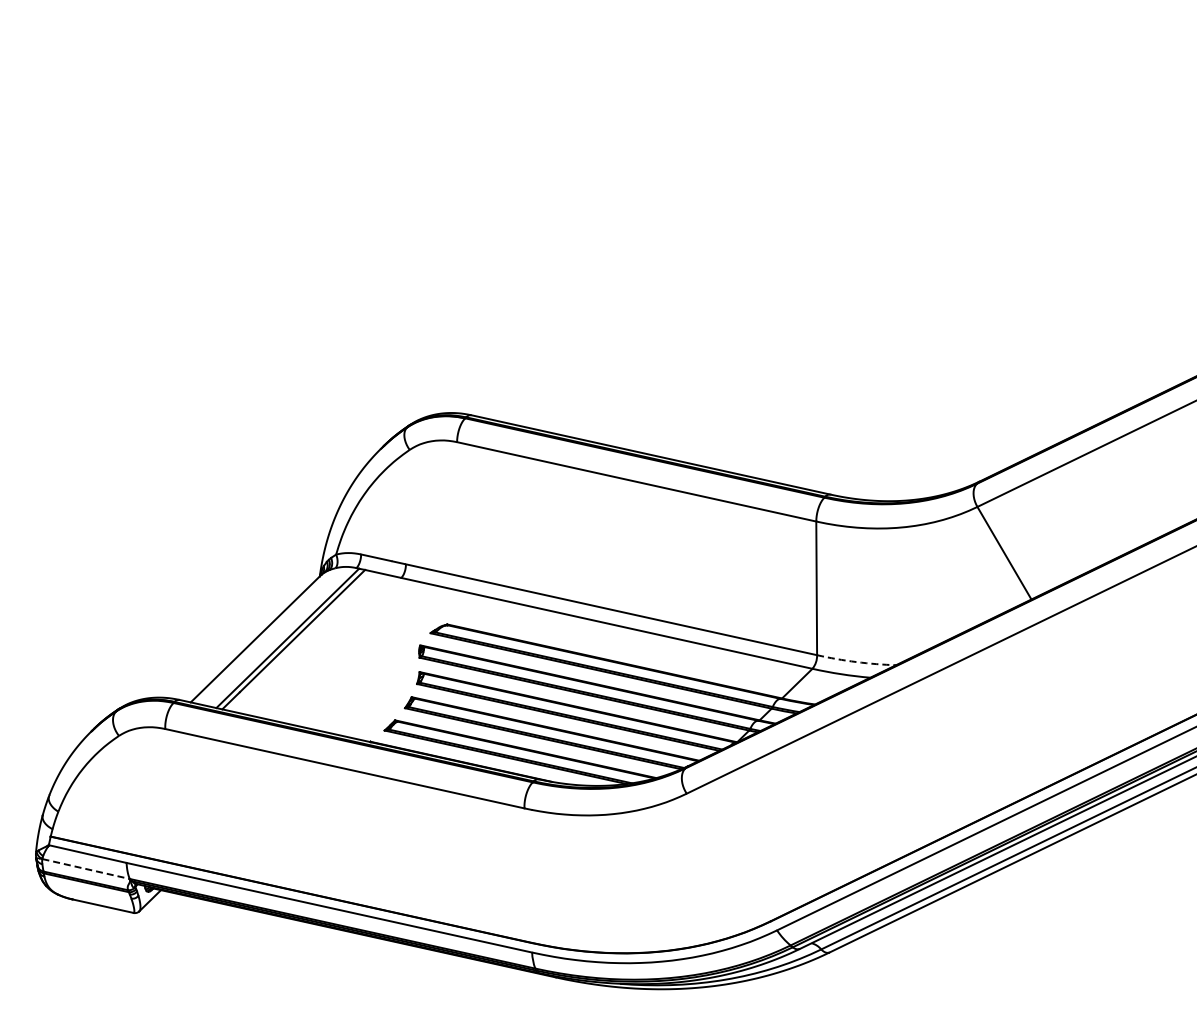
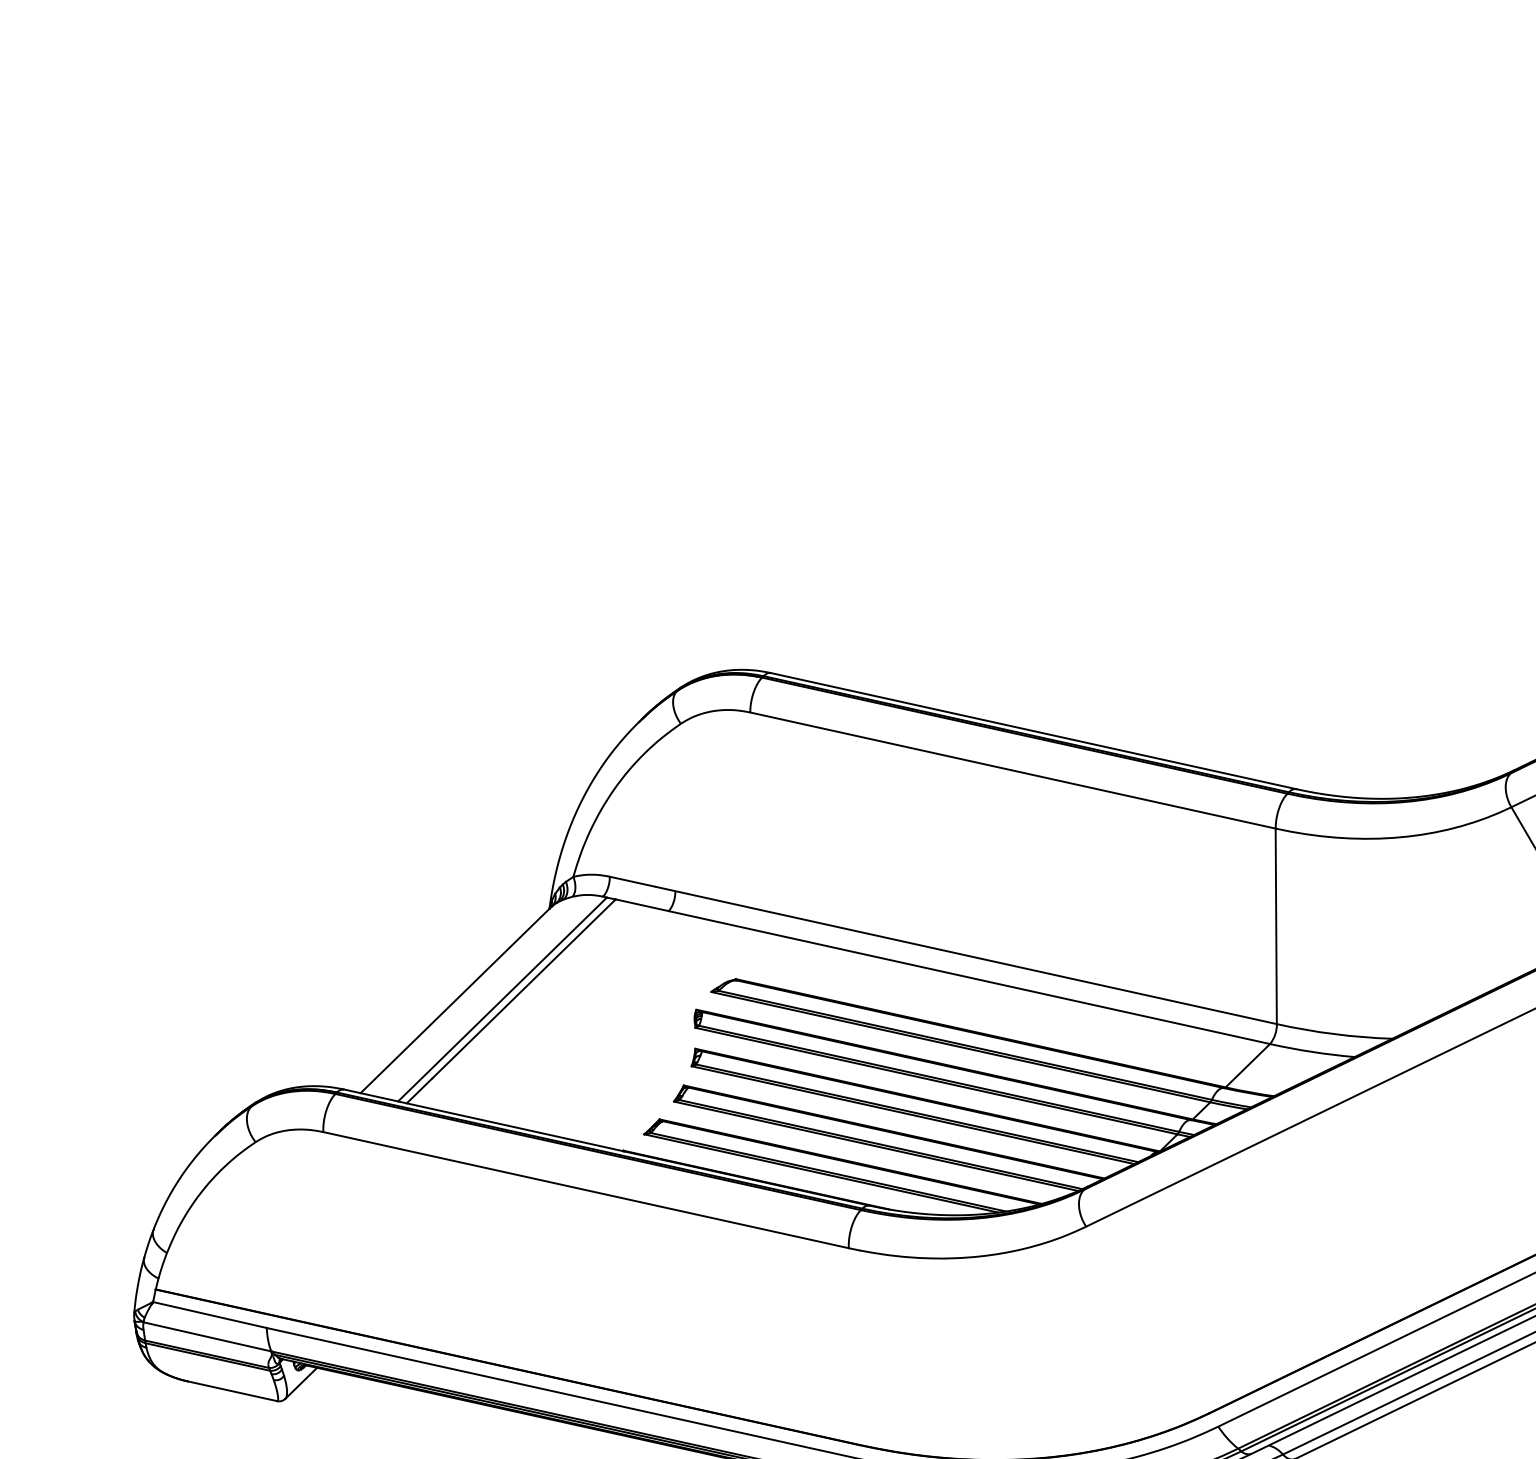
arc: (856, 662) -> (1334, 1034), dashed -> solid
line: (86, 869) -> (208, 1337), dashed -> solid

